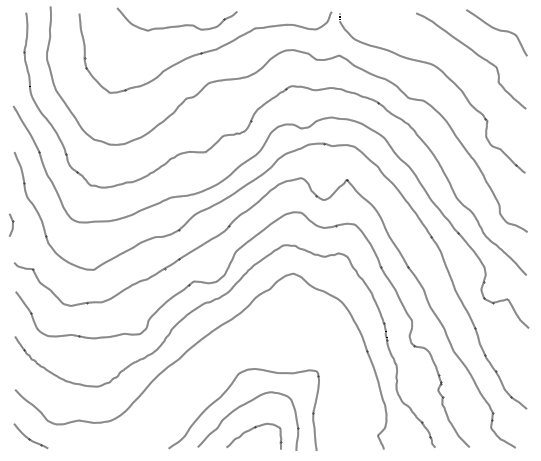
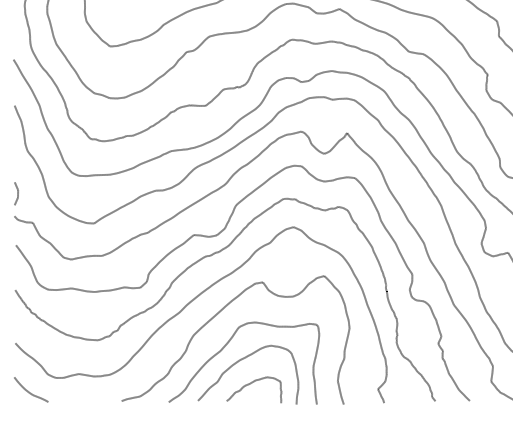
curve: (12, 224) -> (17, 193), moved
curve: (216, 362) -> (216, 316), added

